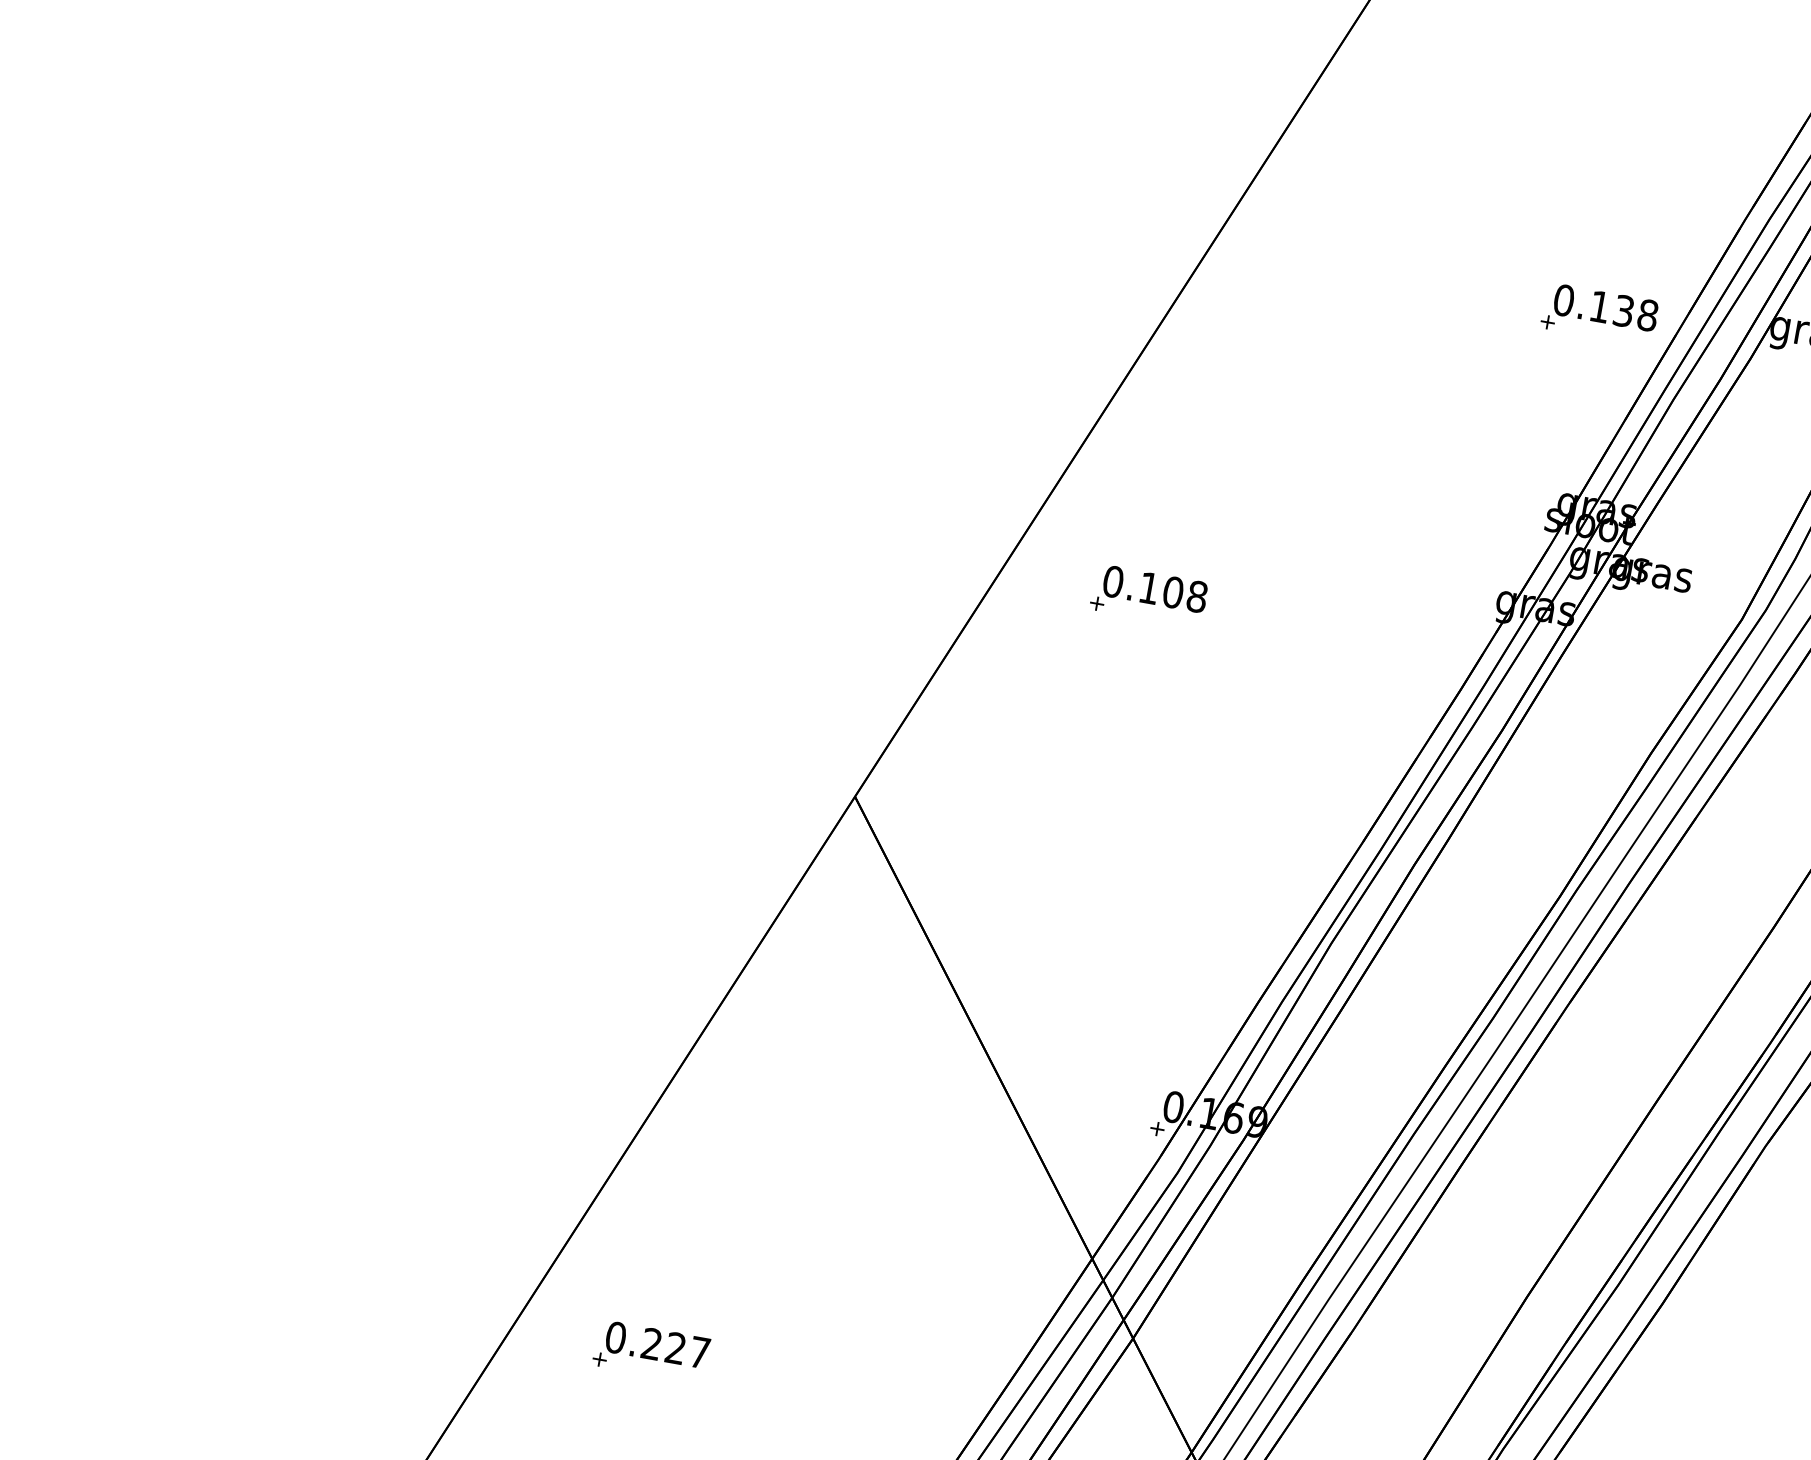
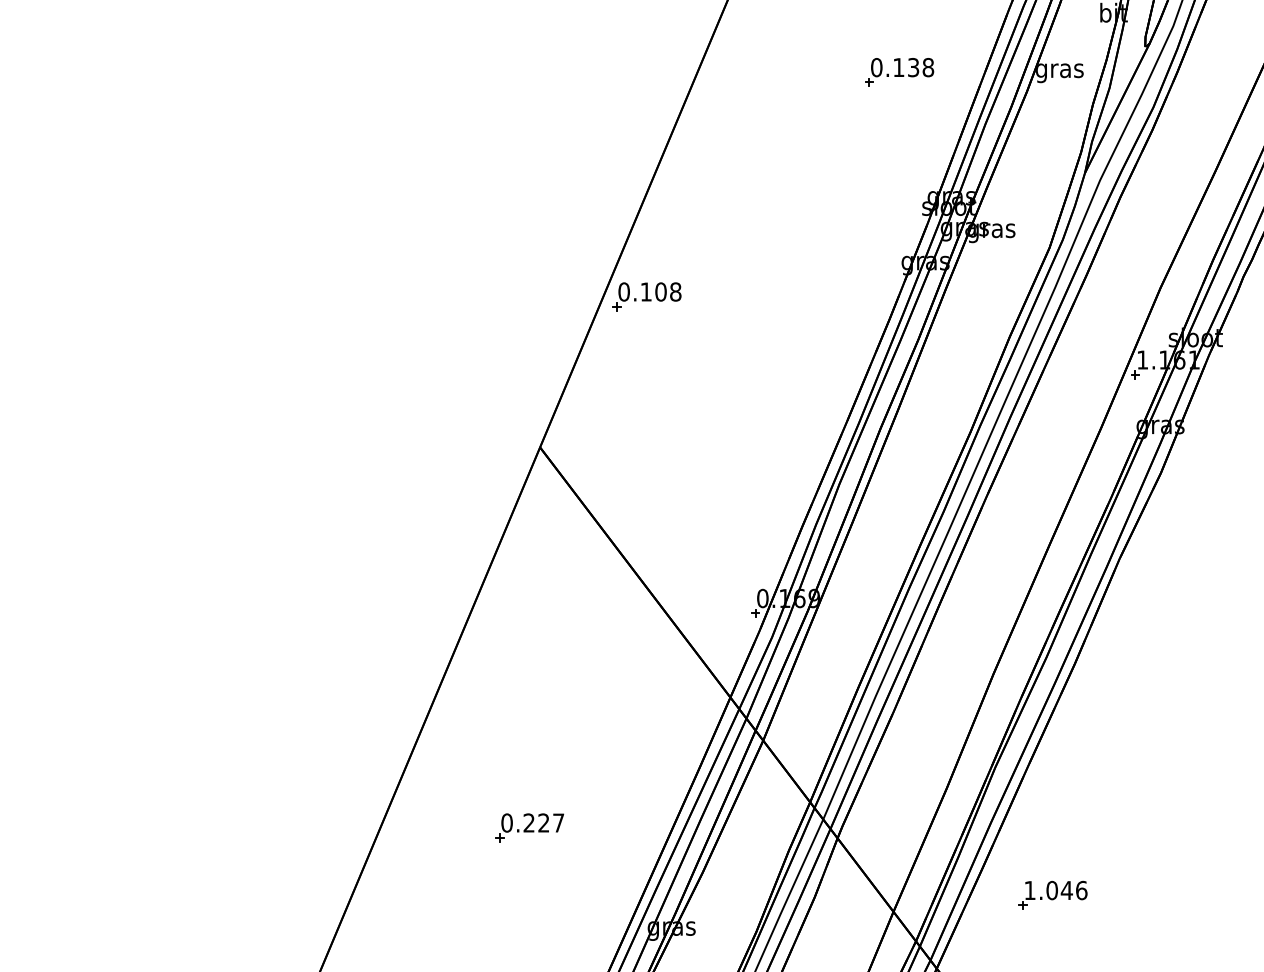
part: (1599, 315) -> (899, 72), moved
part: (1148, 595) -> (646, 296), moved
part: (651, 1351) -> (529, 827), moved

